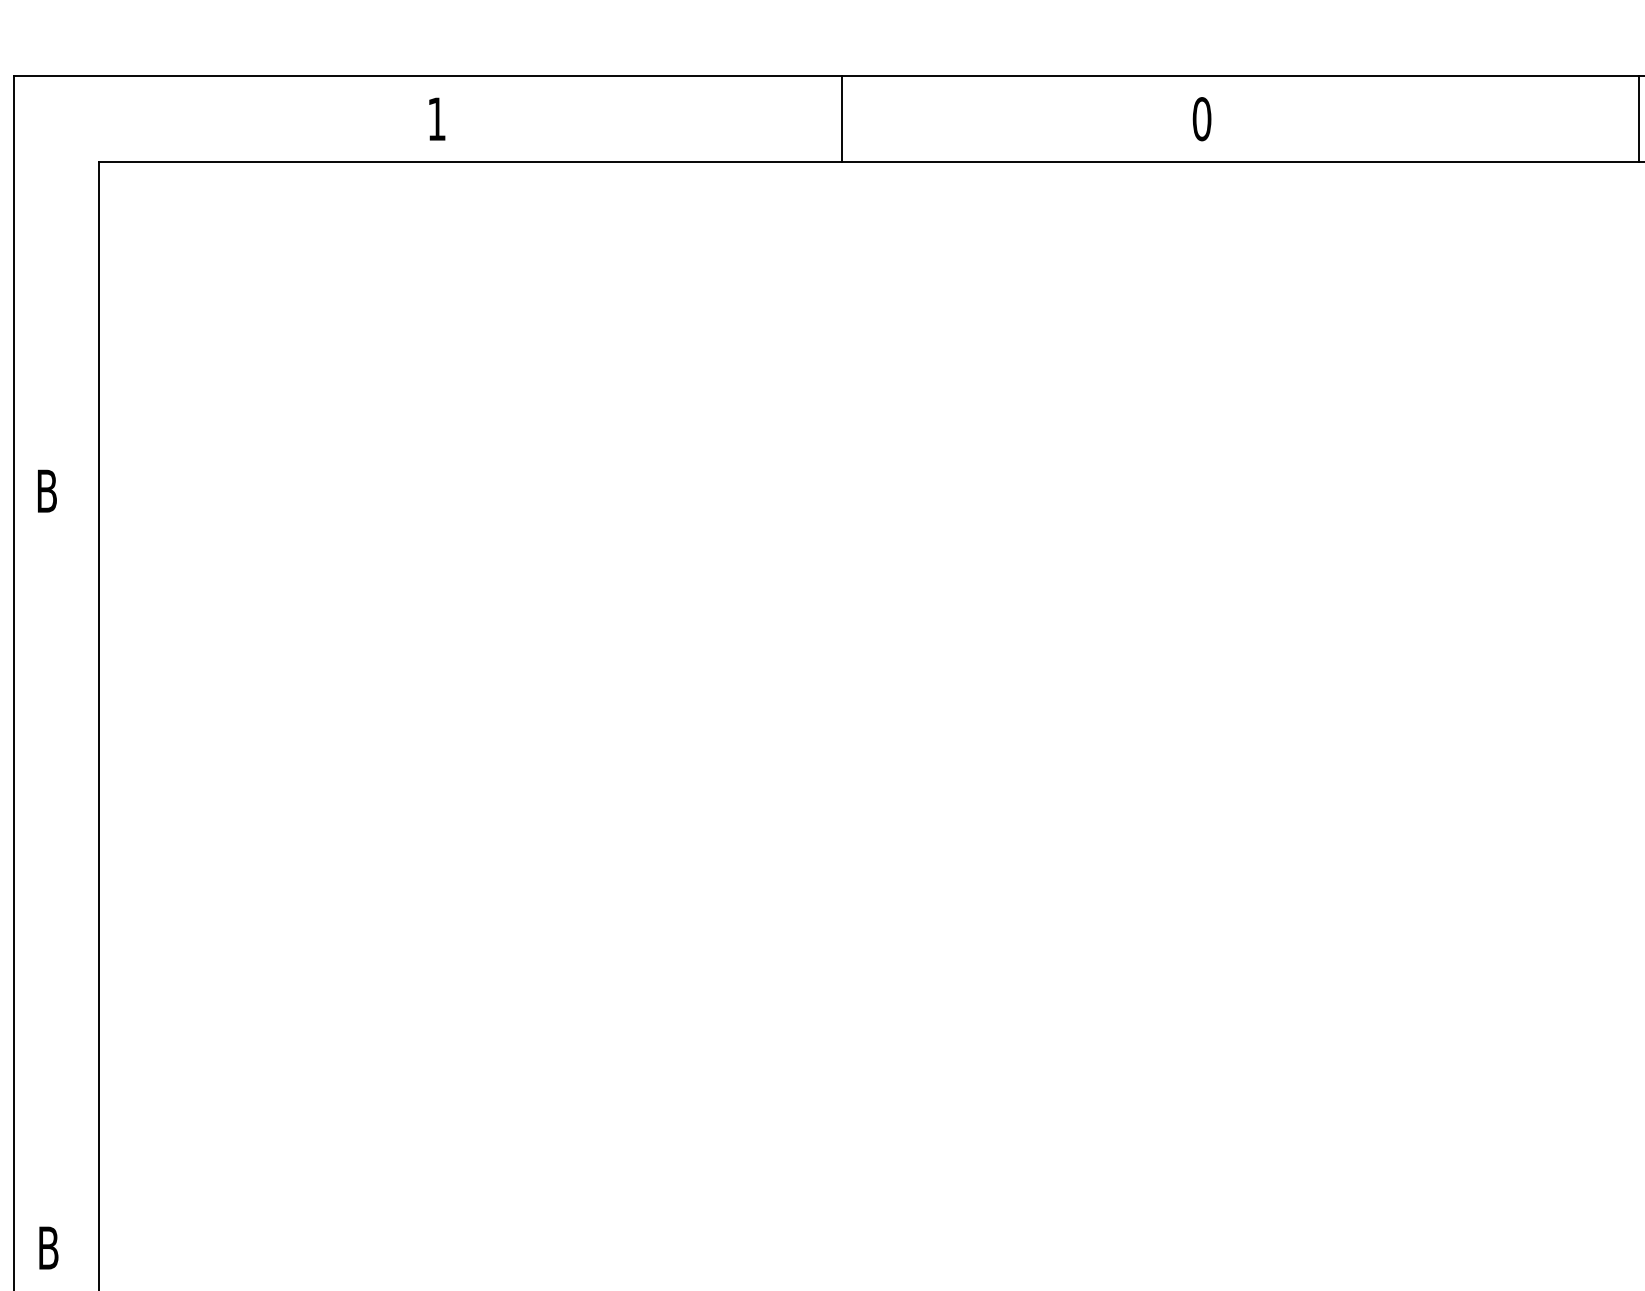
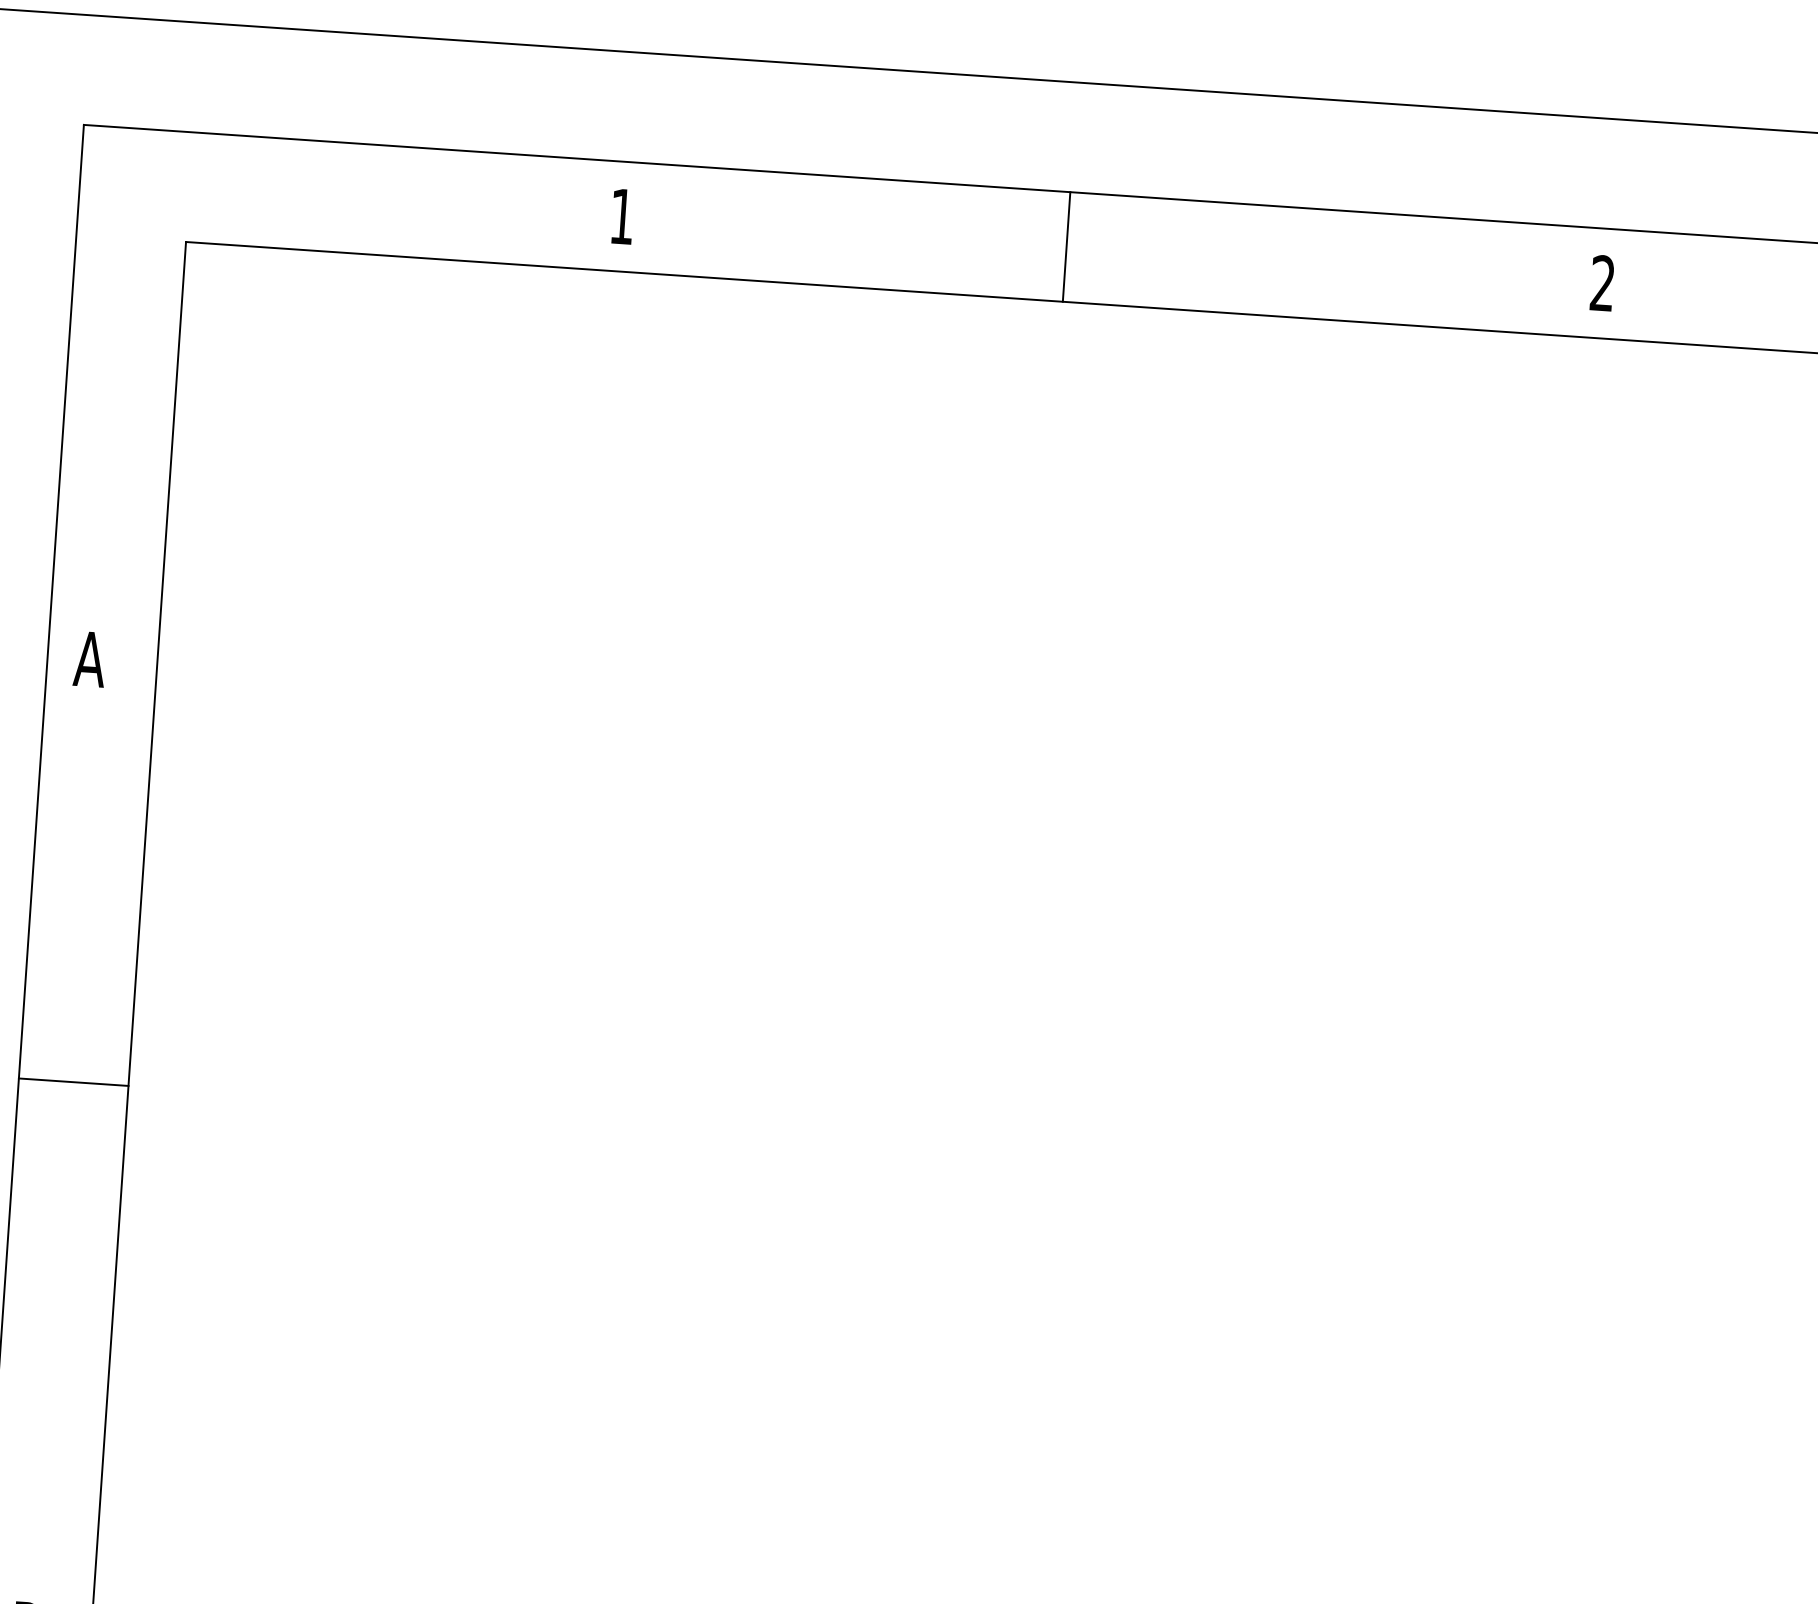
line: (841, 118) -> (1066, 246), moved
text: (1201, 119) -> (1602, 283), 0 -> 2
text: (46, 490) -> (89, 658), B -> A
line: (56, 820) -> (73, 1082), added

